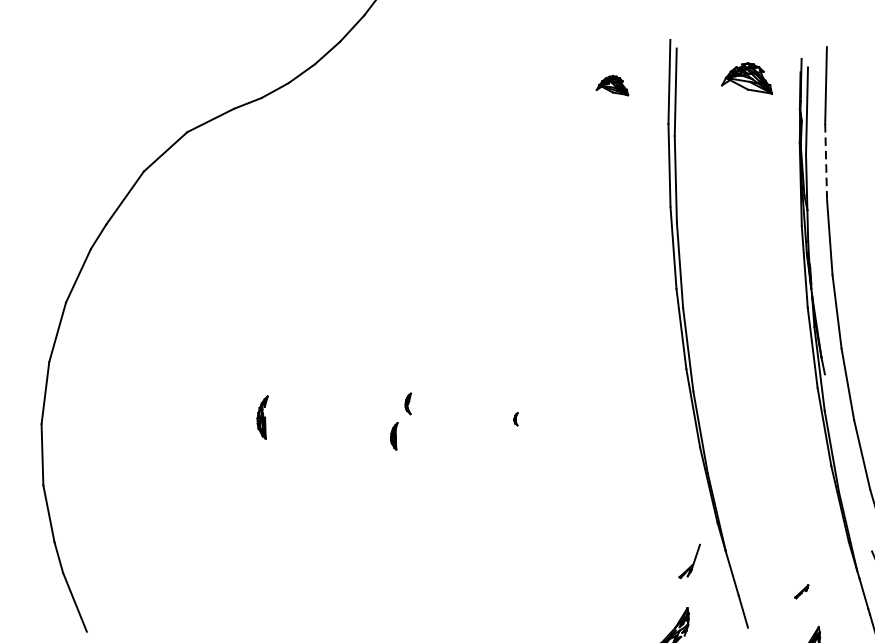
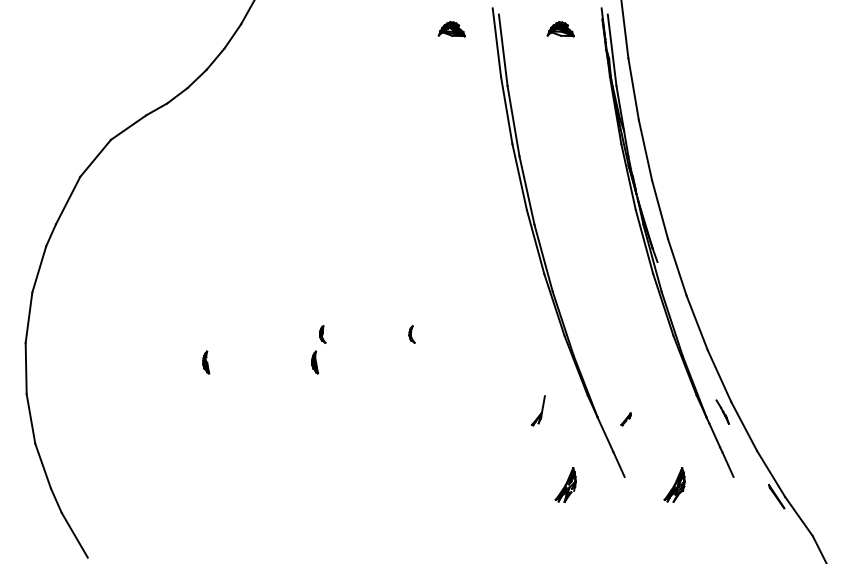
part: (748, 77) -> (560, 29), size x0.62
part: (613, 84) -> (451, 29), moved
line: (825, 162) -> (633, 89), dashed -> solid
part: (263, 417) -> (206, 362), size x0.62
part: (515, 418) -> (411, 334), size x1.67
part: (689, 560) -> (538, 410), moved
part: (800, 591) -> (625, 419), moved

